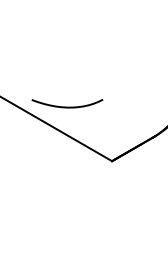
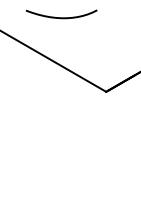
curve: (67, 106) -> (61, 17), moved

